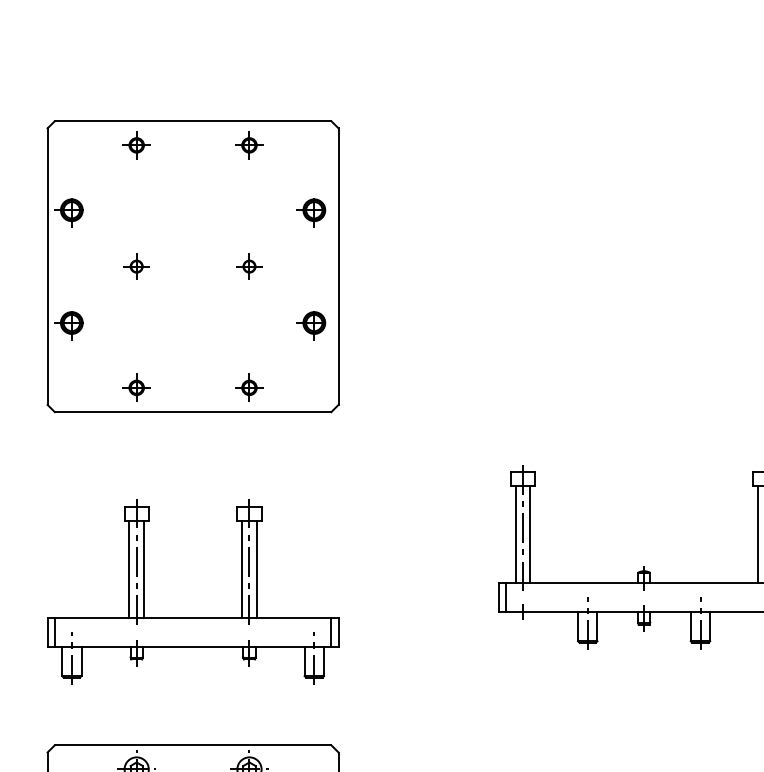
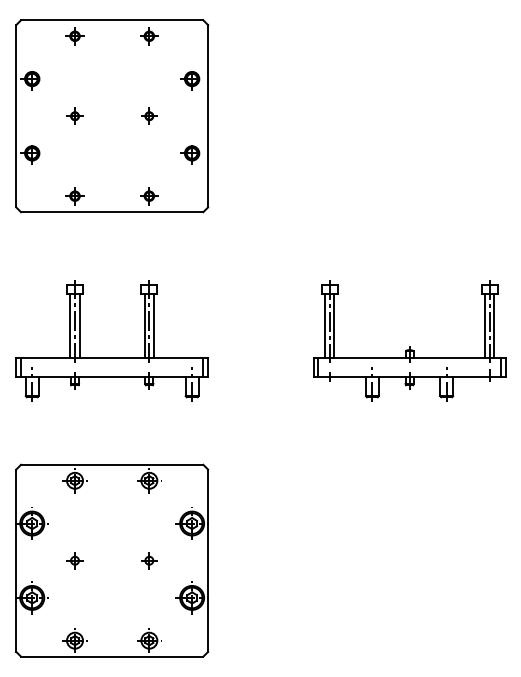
part: (193, 267) -> (112, 116), moved
part: (192, 617) -> (111, 357), moved

